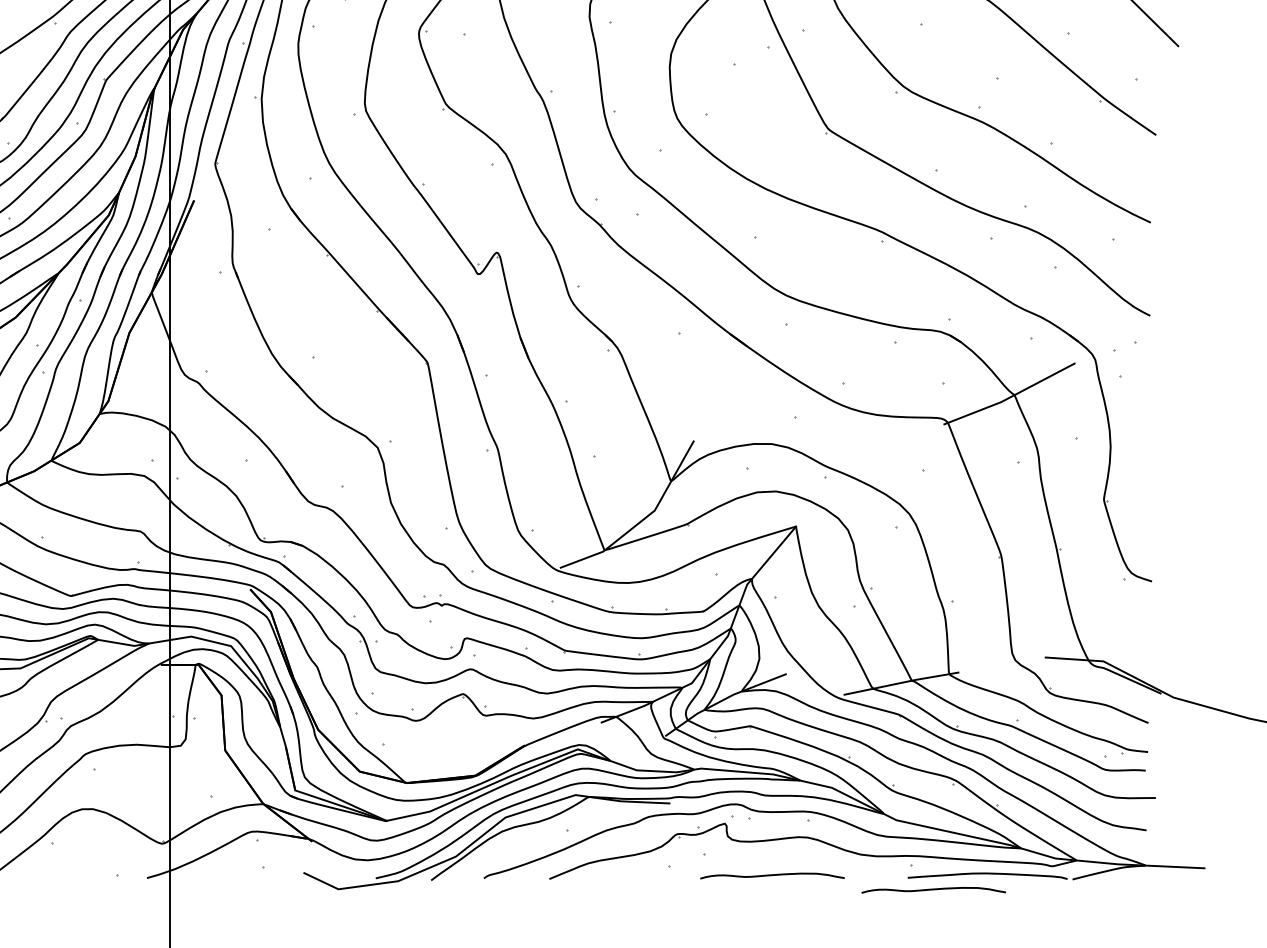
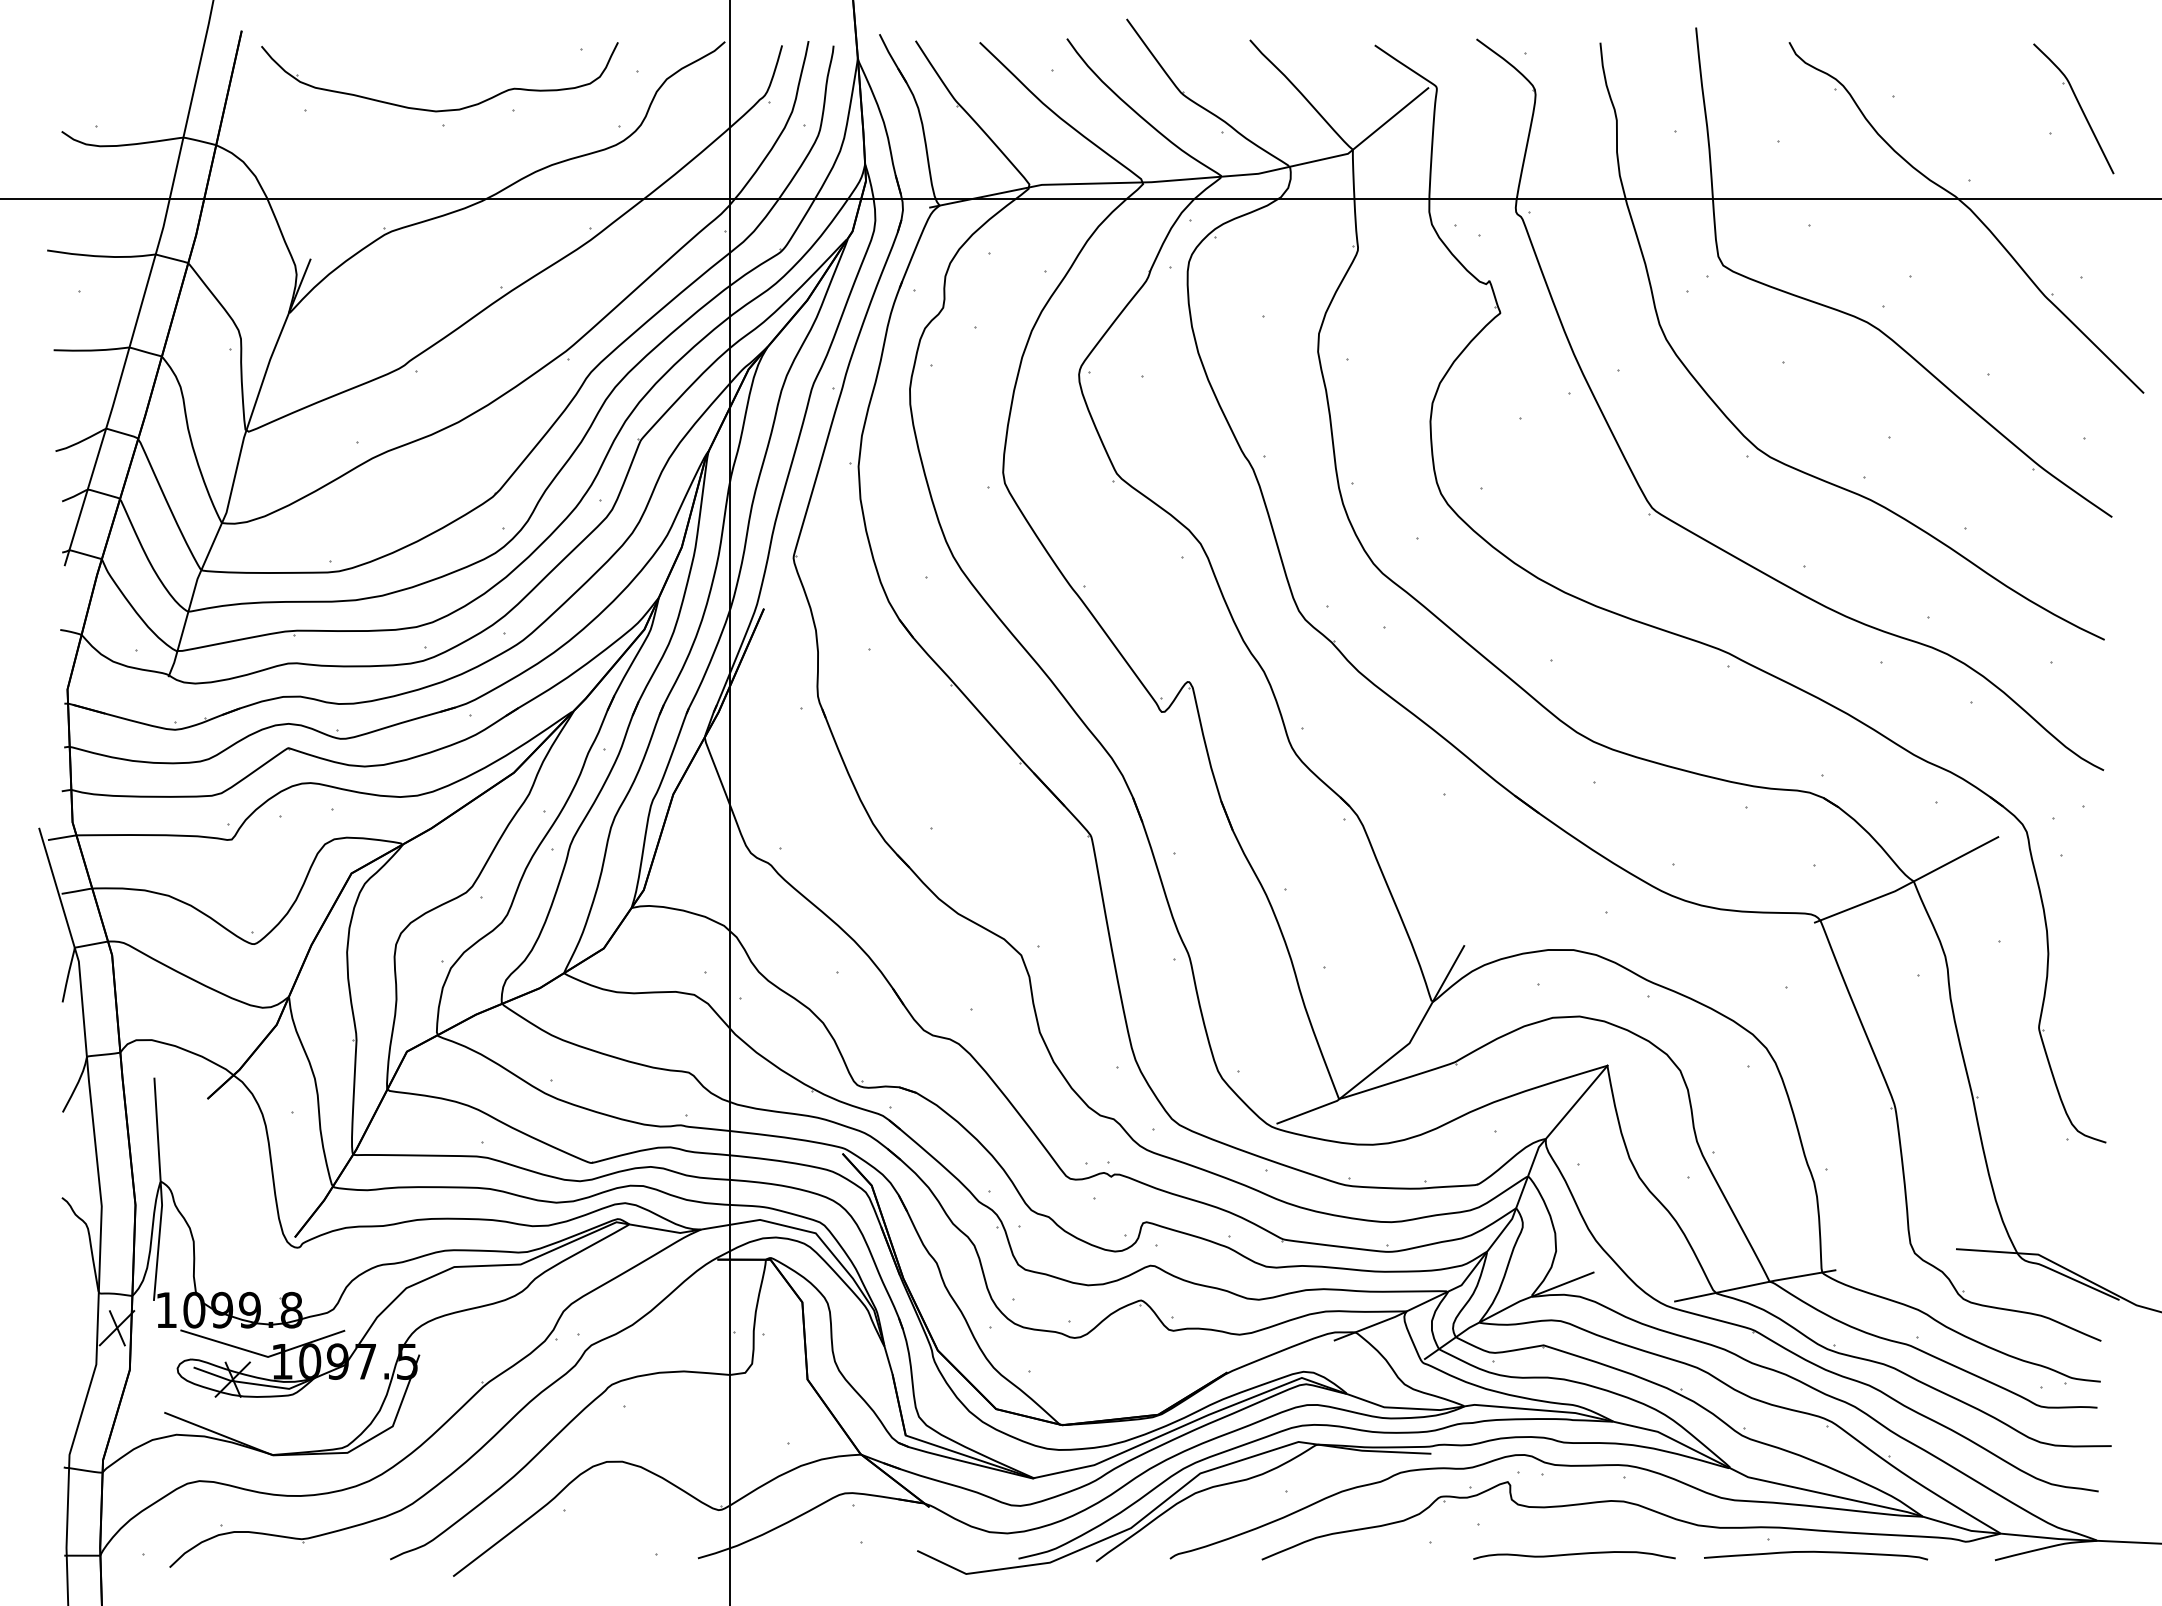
curve: (988, 873) -> (1816, 1552), moved
curve: (933, 890) -> (1800, 1575), removed

